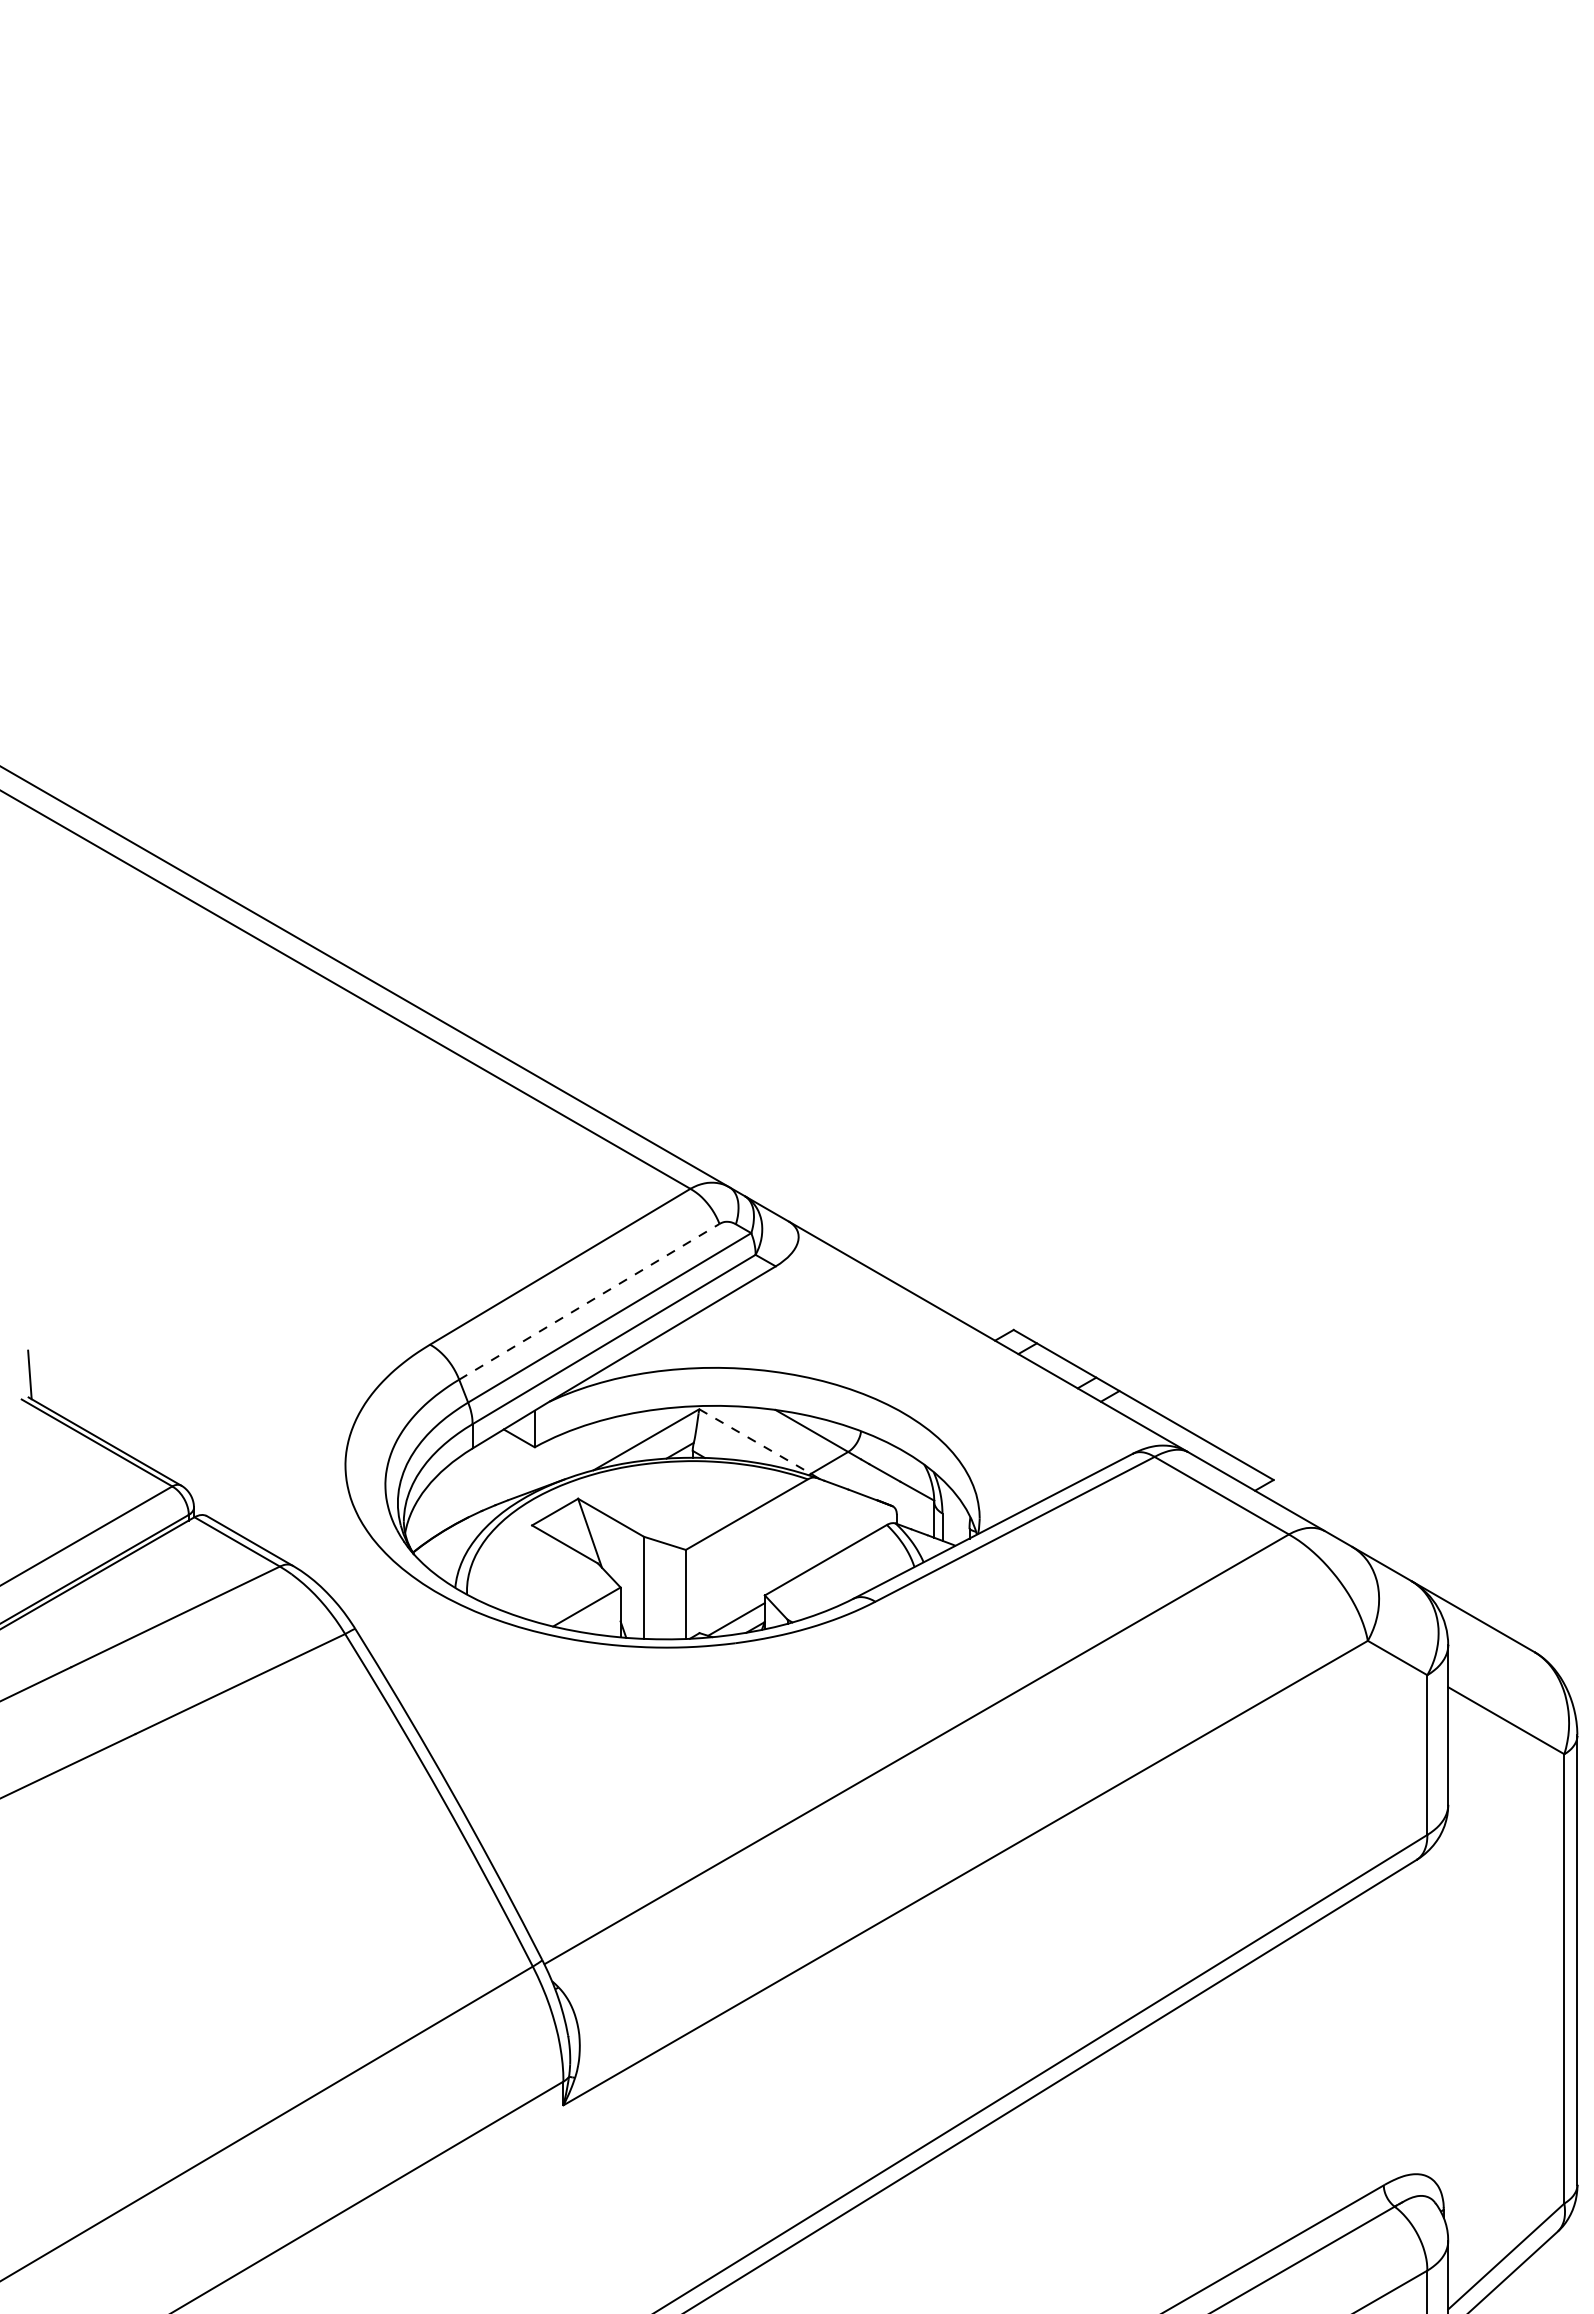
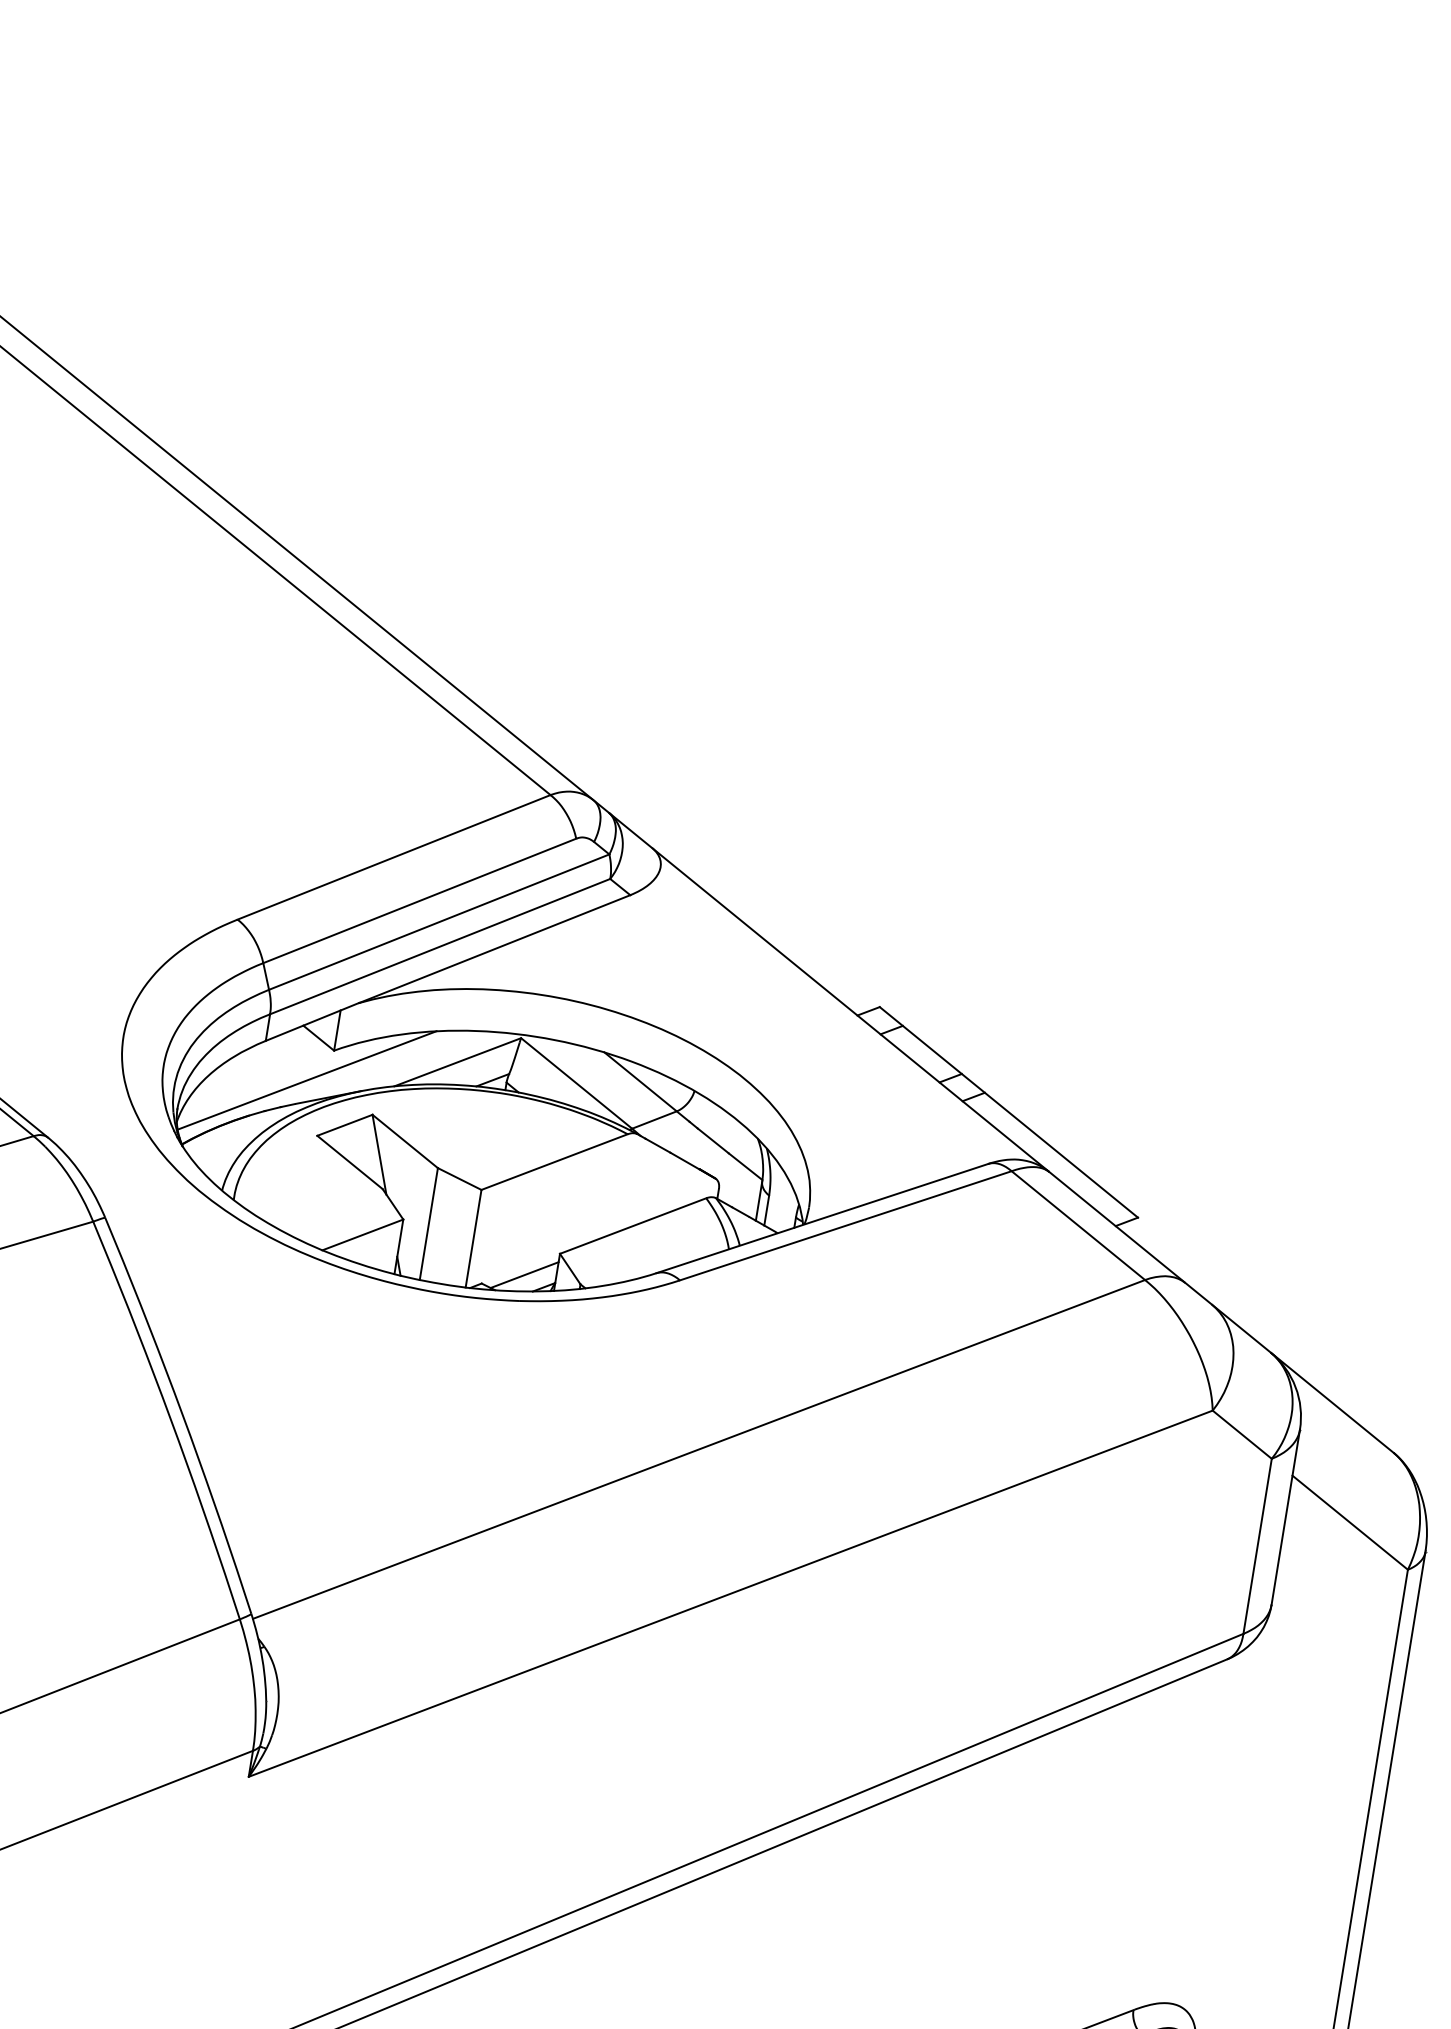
line: (589, 1301) -> (419, 900), dashed -> solid
line: (755, 1441) -> (577, 1083), dashed -> solid
line: (515, 1477) -> (307, 1080), added

